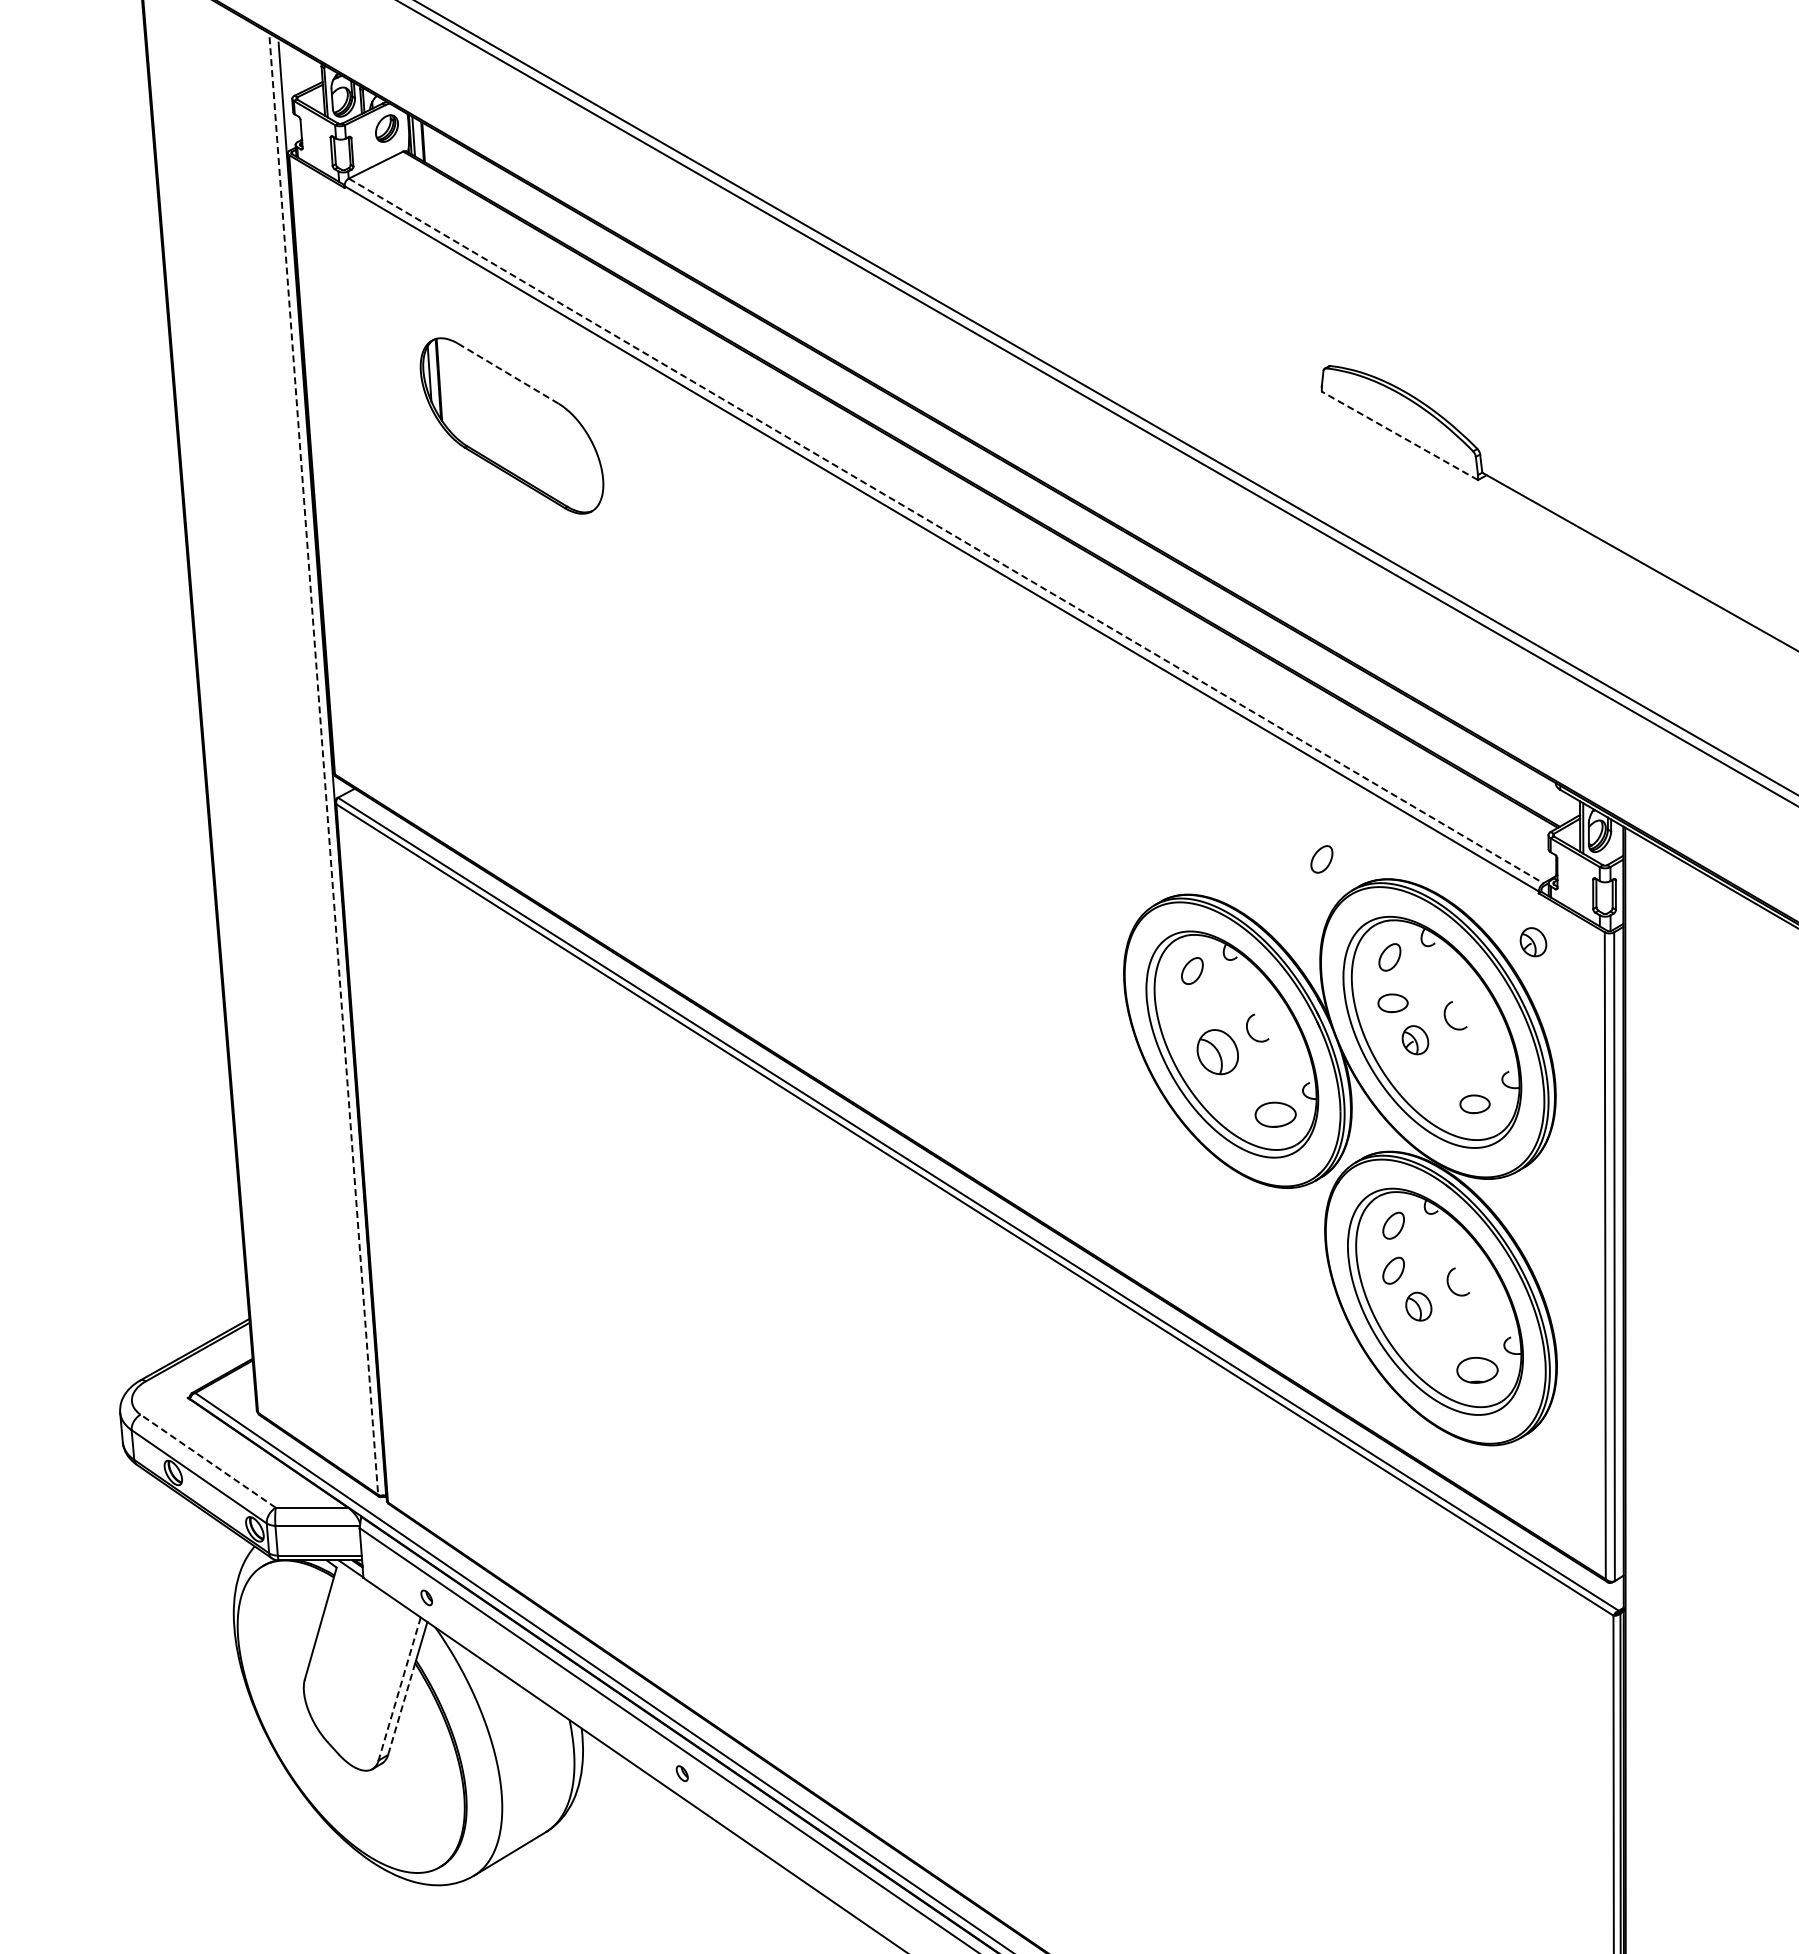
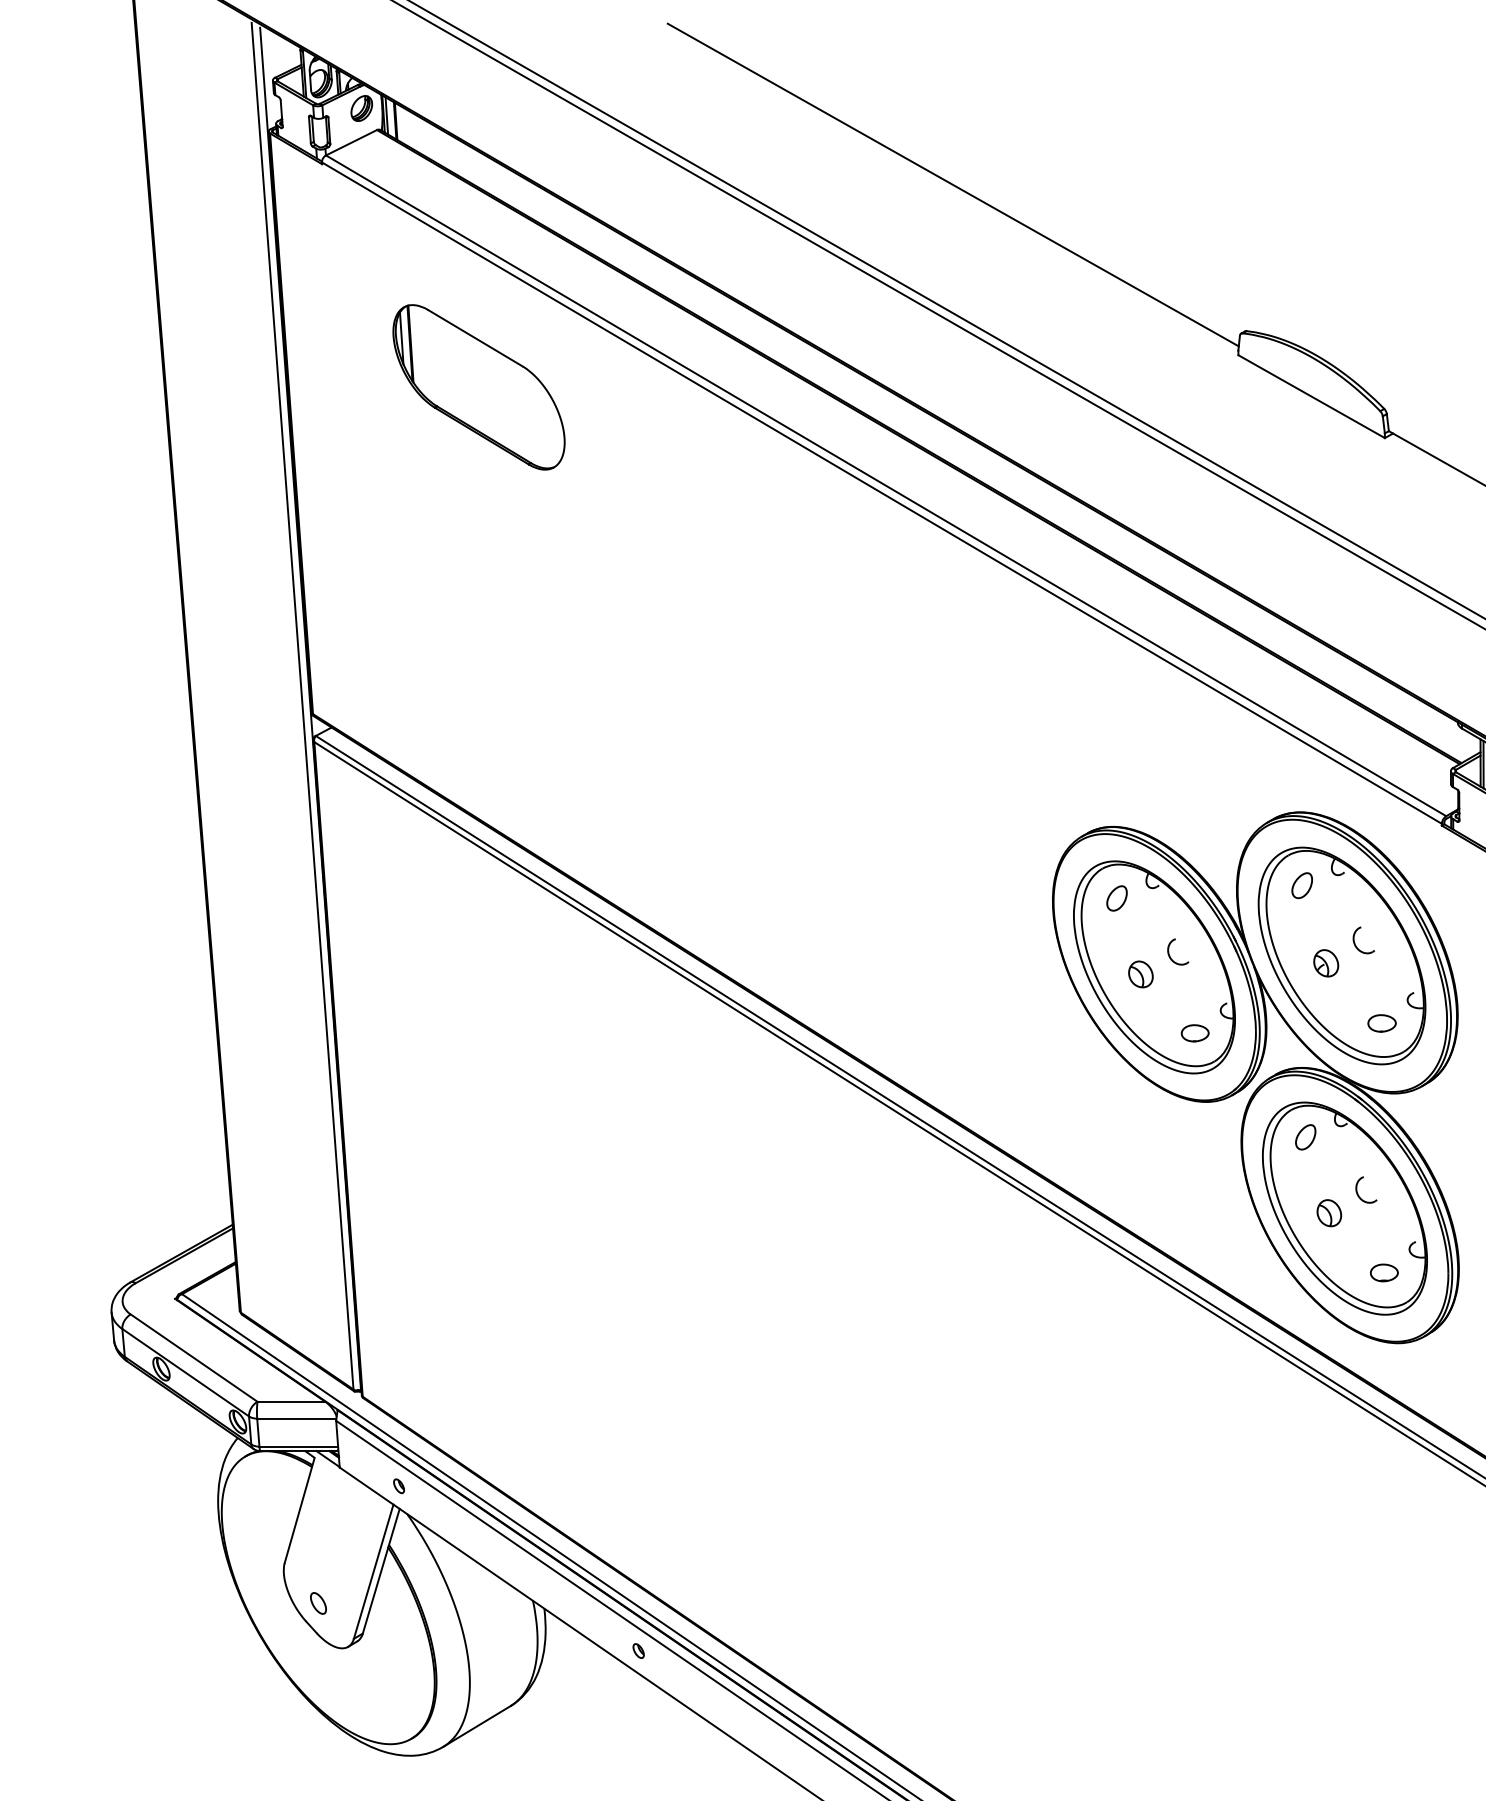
line: (1017, 210) -> (953, 185), added
line: (508, 373) -> (475, 338), dashed -> solid
line: (1399, 435) -> (1311, 396), dashed -> solid
line: (946, 531) -> (886, 486), dashed -> solid
line: (323, 766) -> (302, 706), dashed -> solid
part: (1321, 859) -> (1238, 793), removed
part: (1533, 942) -> (1436, 871), removed
part: (1392, 1003) -> (1304, 928), removed
part: (1217, 1051) -> (1140, 973), size x0.62
part: (1275, 1114) -> (1194, 1032), size x0.71
part: (1393, 1270) -> (1305, 1179), removed
part: (1477, 1370) -> (1384, 1273), size x0.71
line: (207, 1460) -> (193, 1357), dashed -> solid
line: (399, 1689) -> (373, 1572), dashed -> solid
line: (401, 1709) -> (375, 1590), dashed -> solid
part: (340, 1722) -> (318, 1603), added

